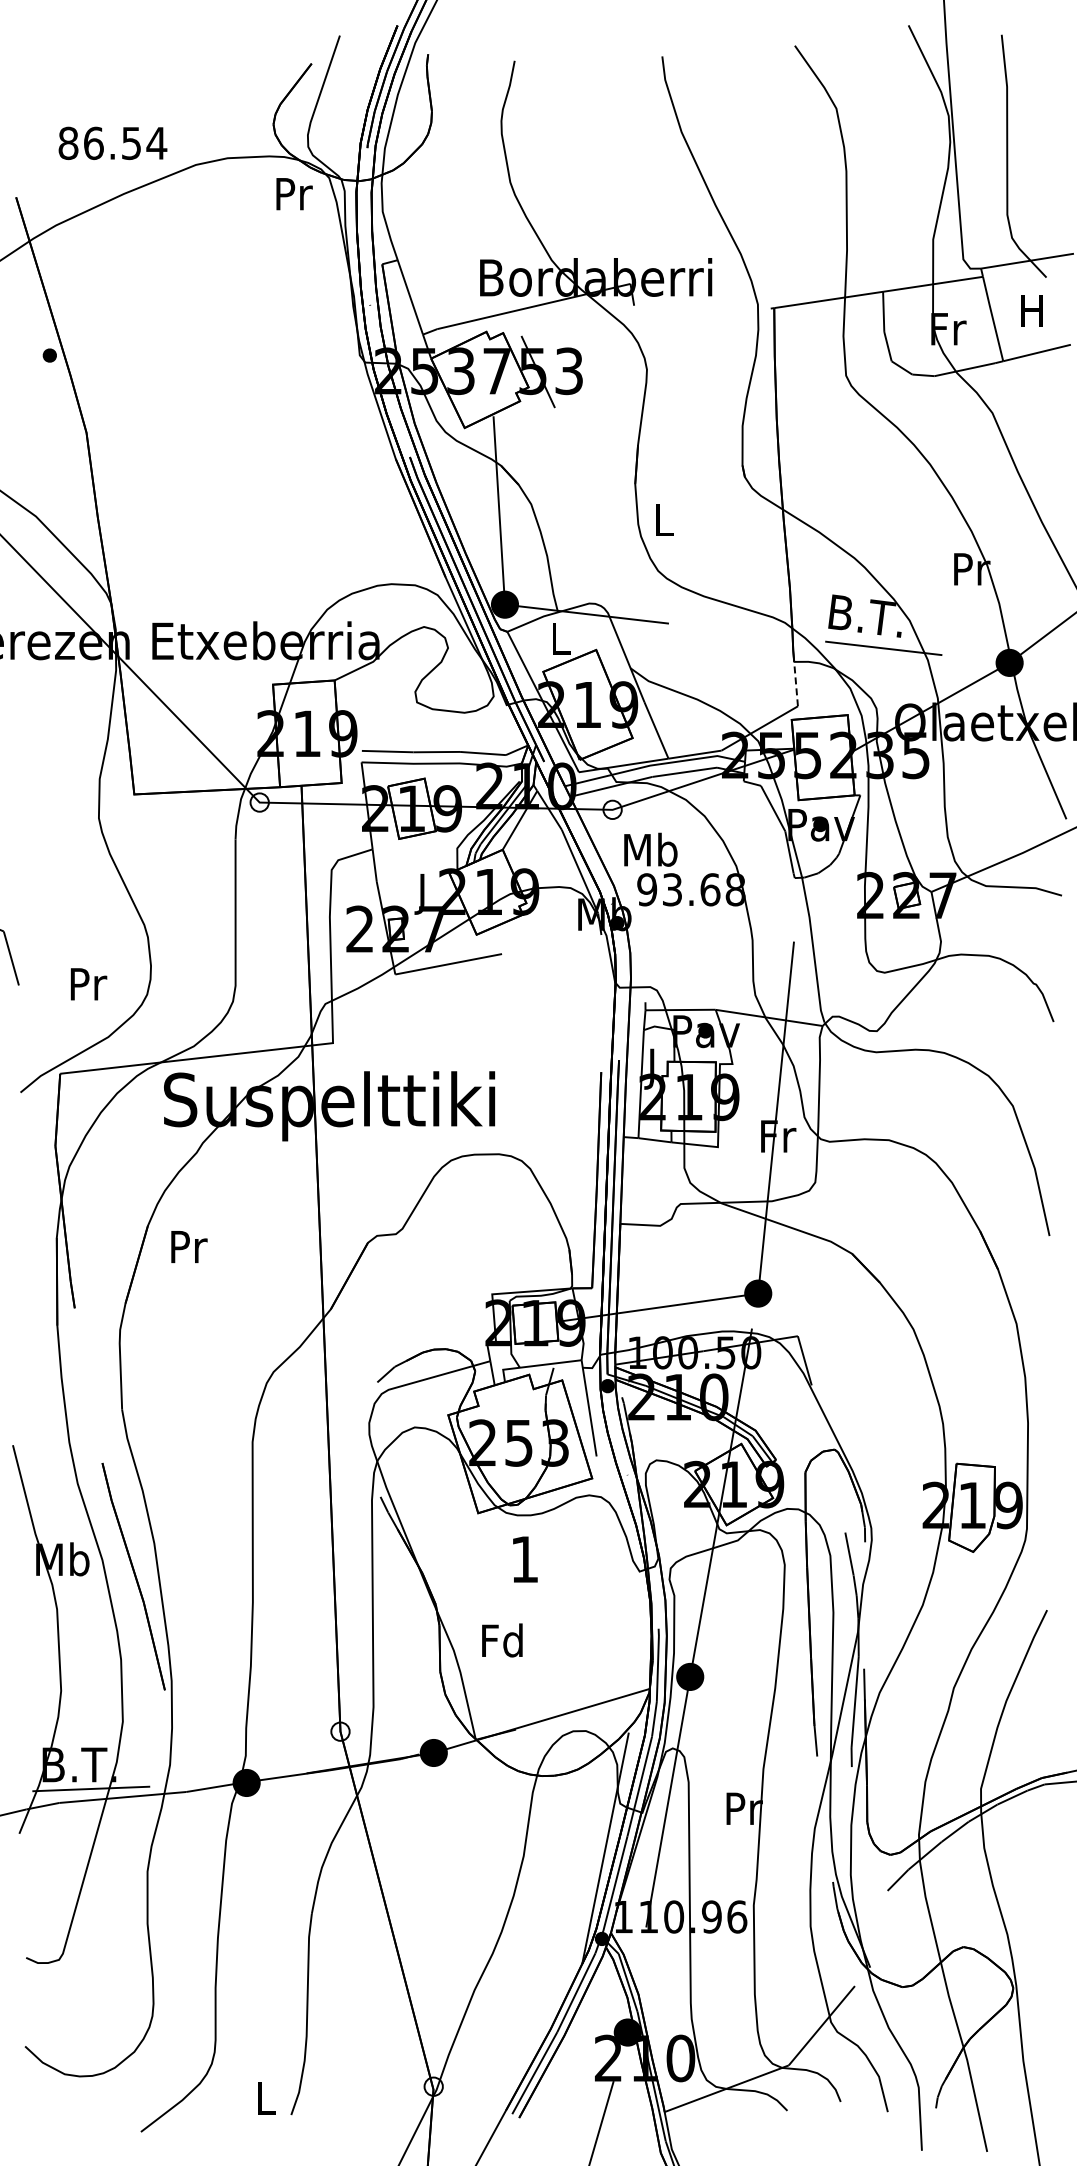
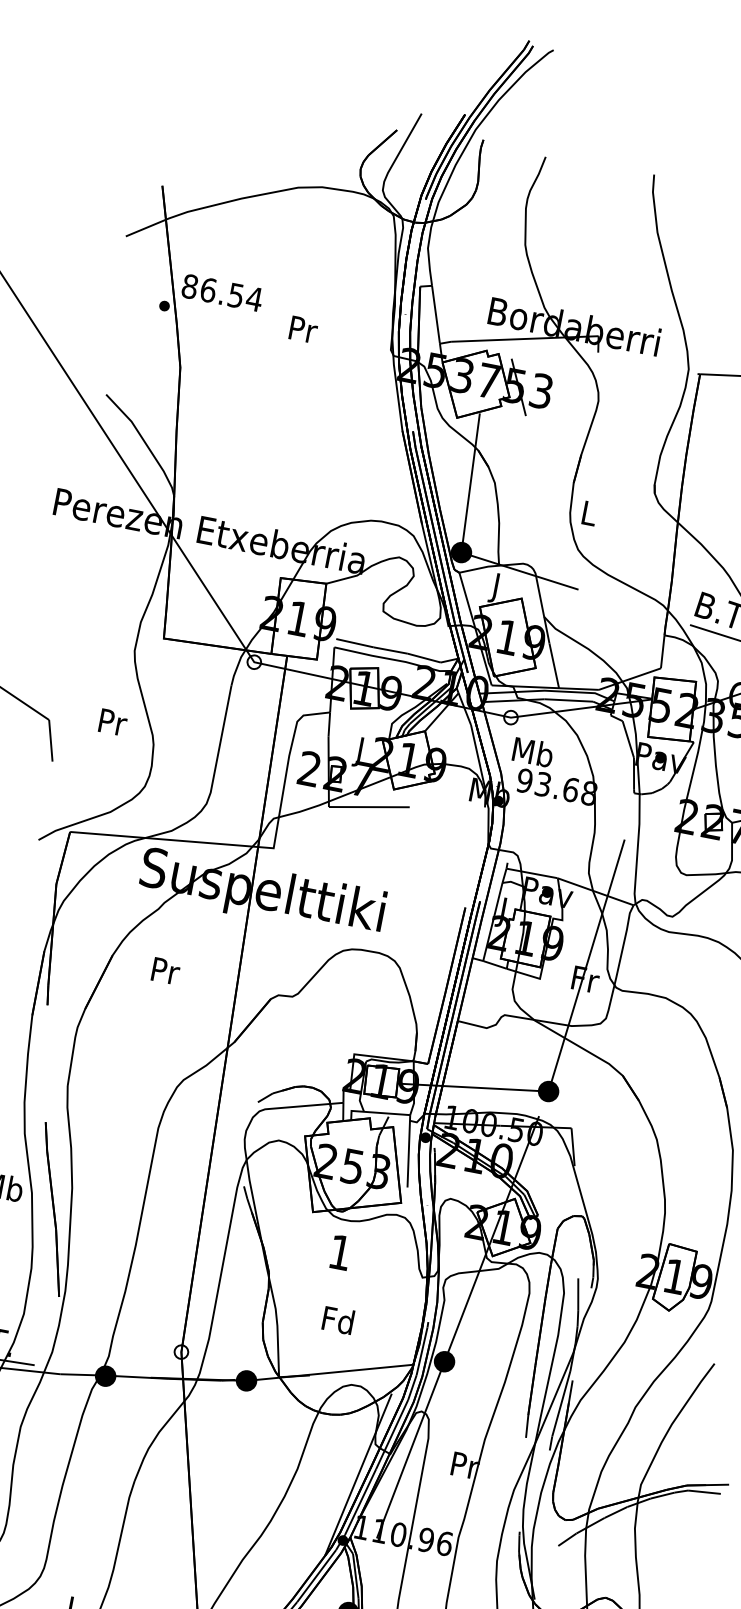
text: (112, 142) -> (222, 292), moved
text: (294, 194) -> (303, 330), moved
text: (560, 642) -> (496, 588), L -> J
line: (796, 683) -> (663, 651), dashed -> solid
text: (89, 984) -> (113, 722), moved
text: (189, 1246) -> (166, 970), moved
text: (502, 1640) -> (338, 1320), moved

